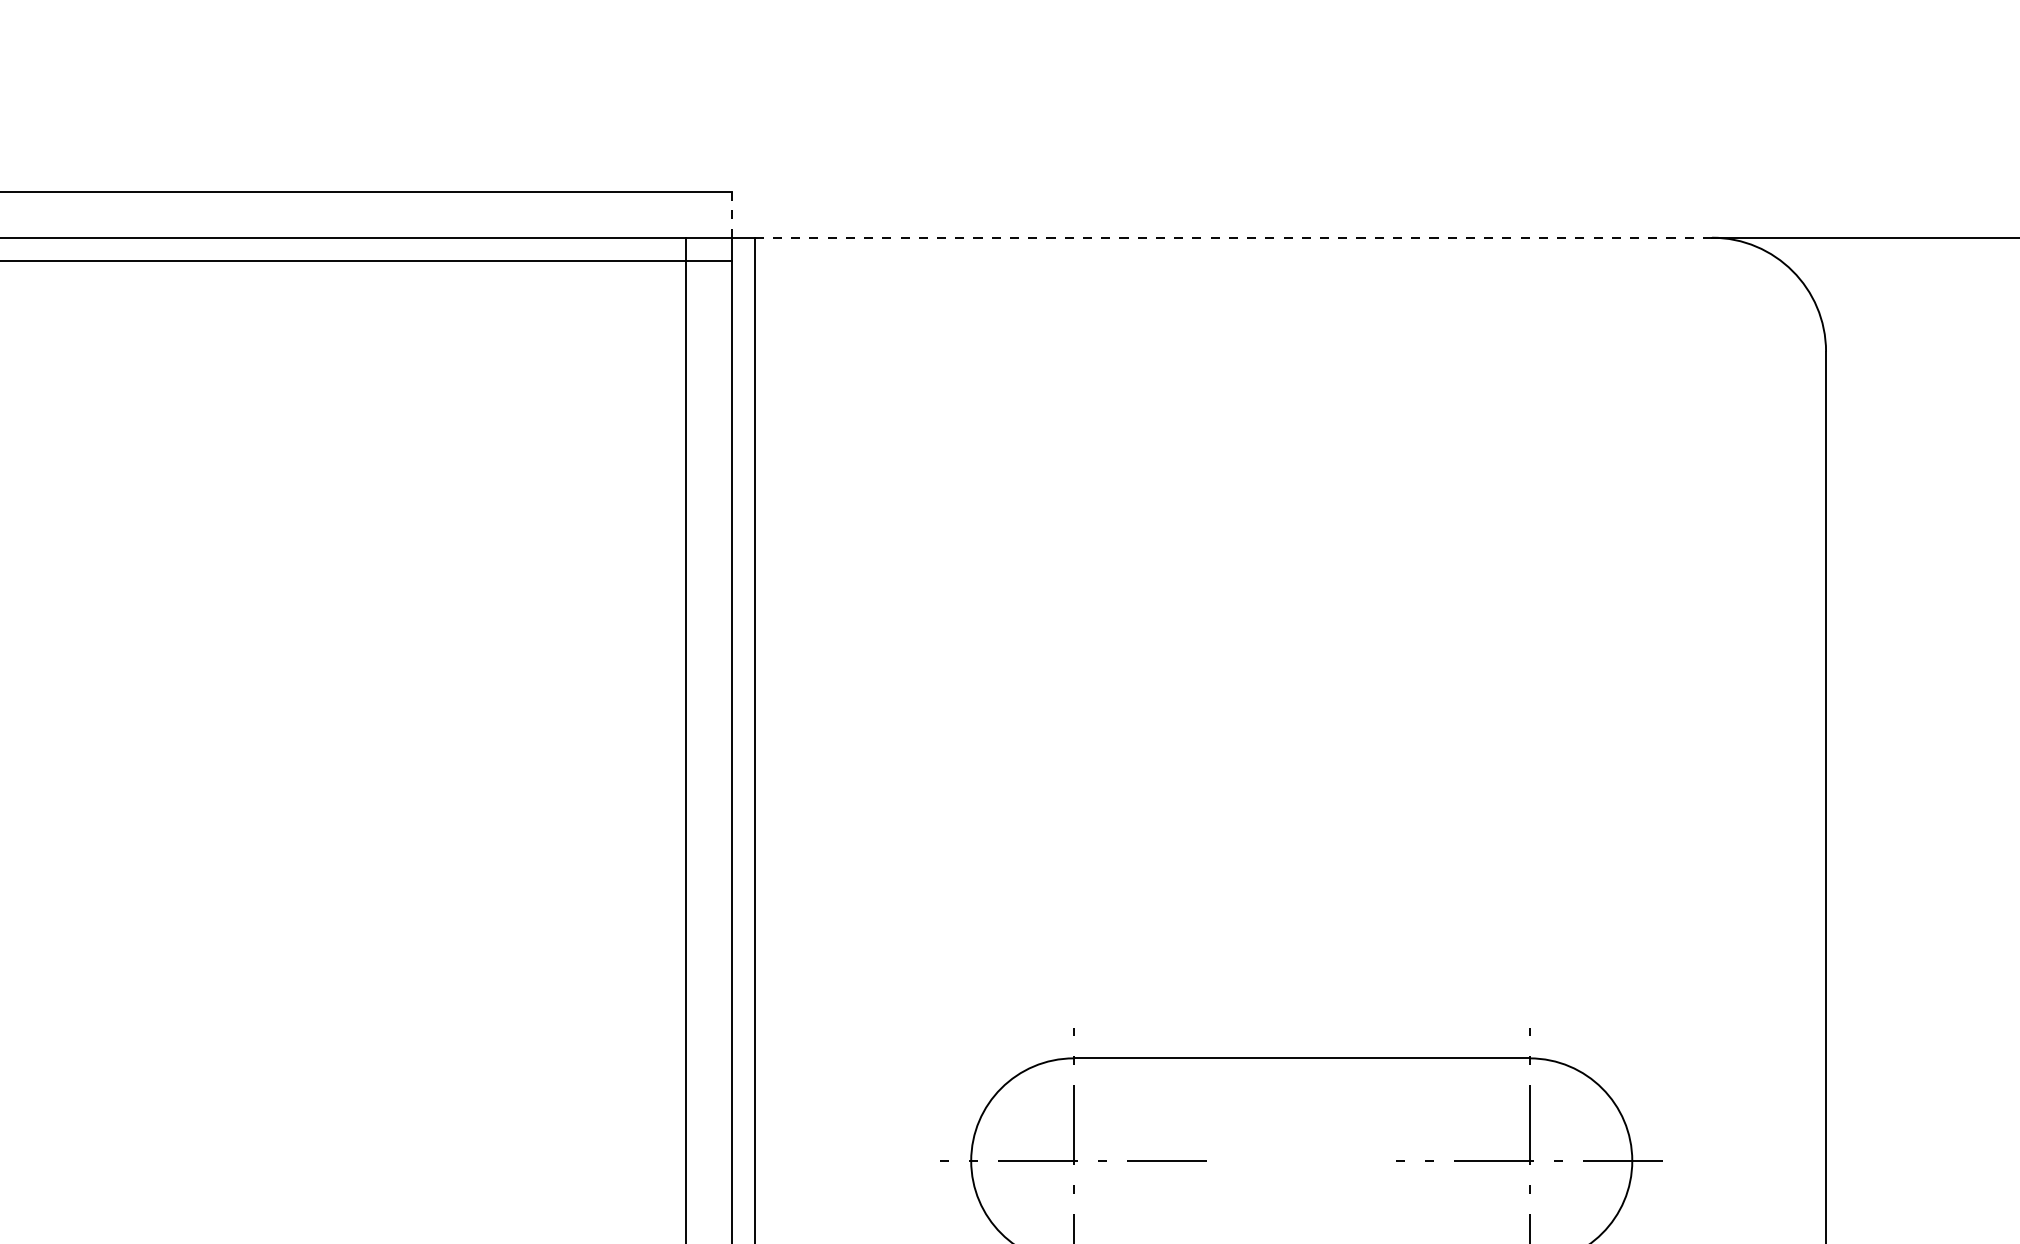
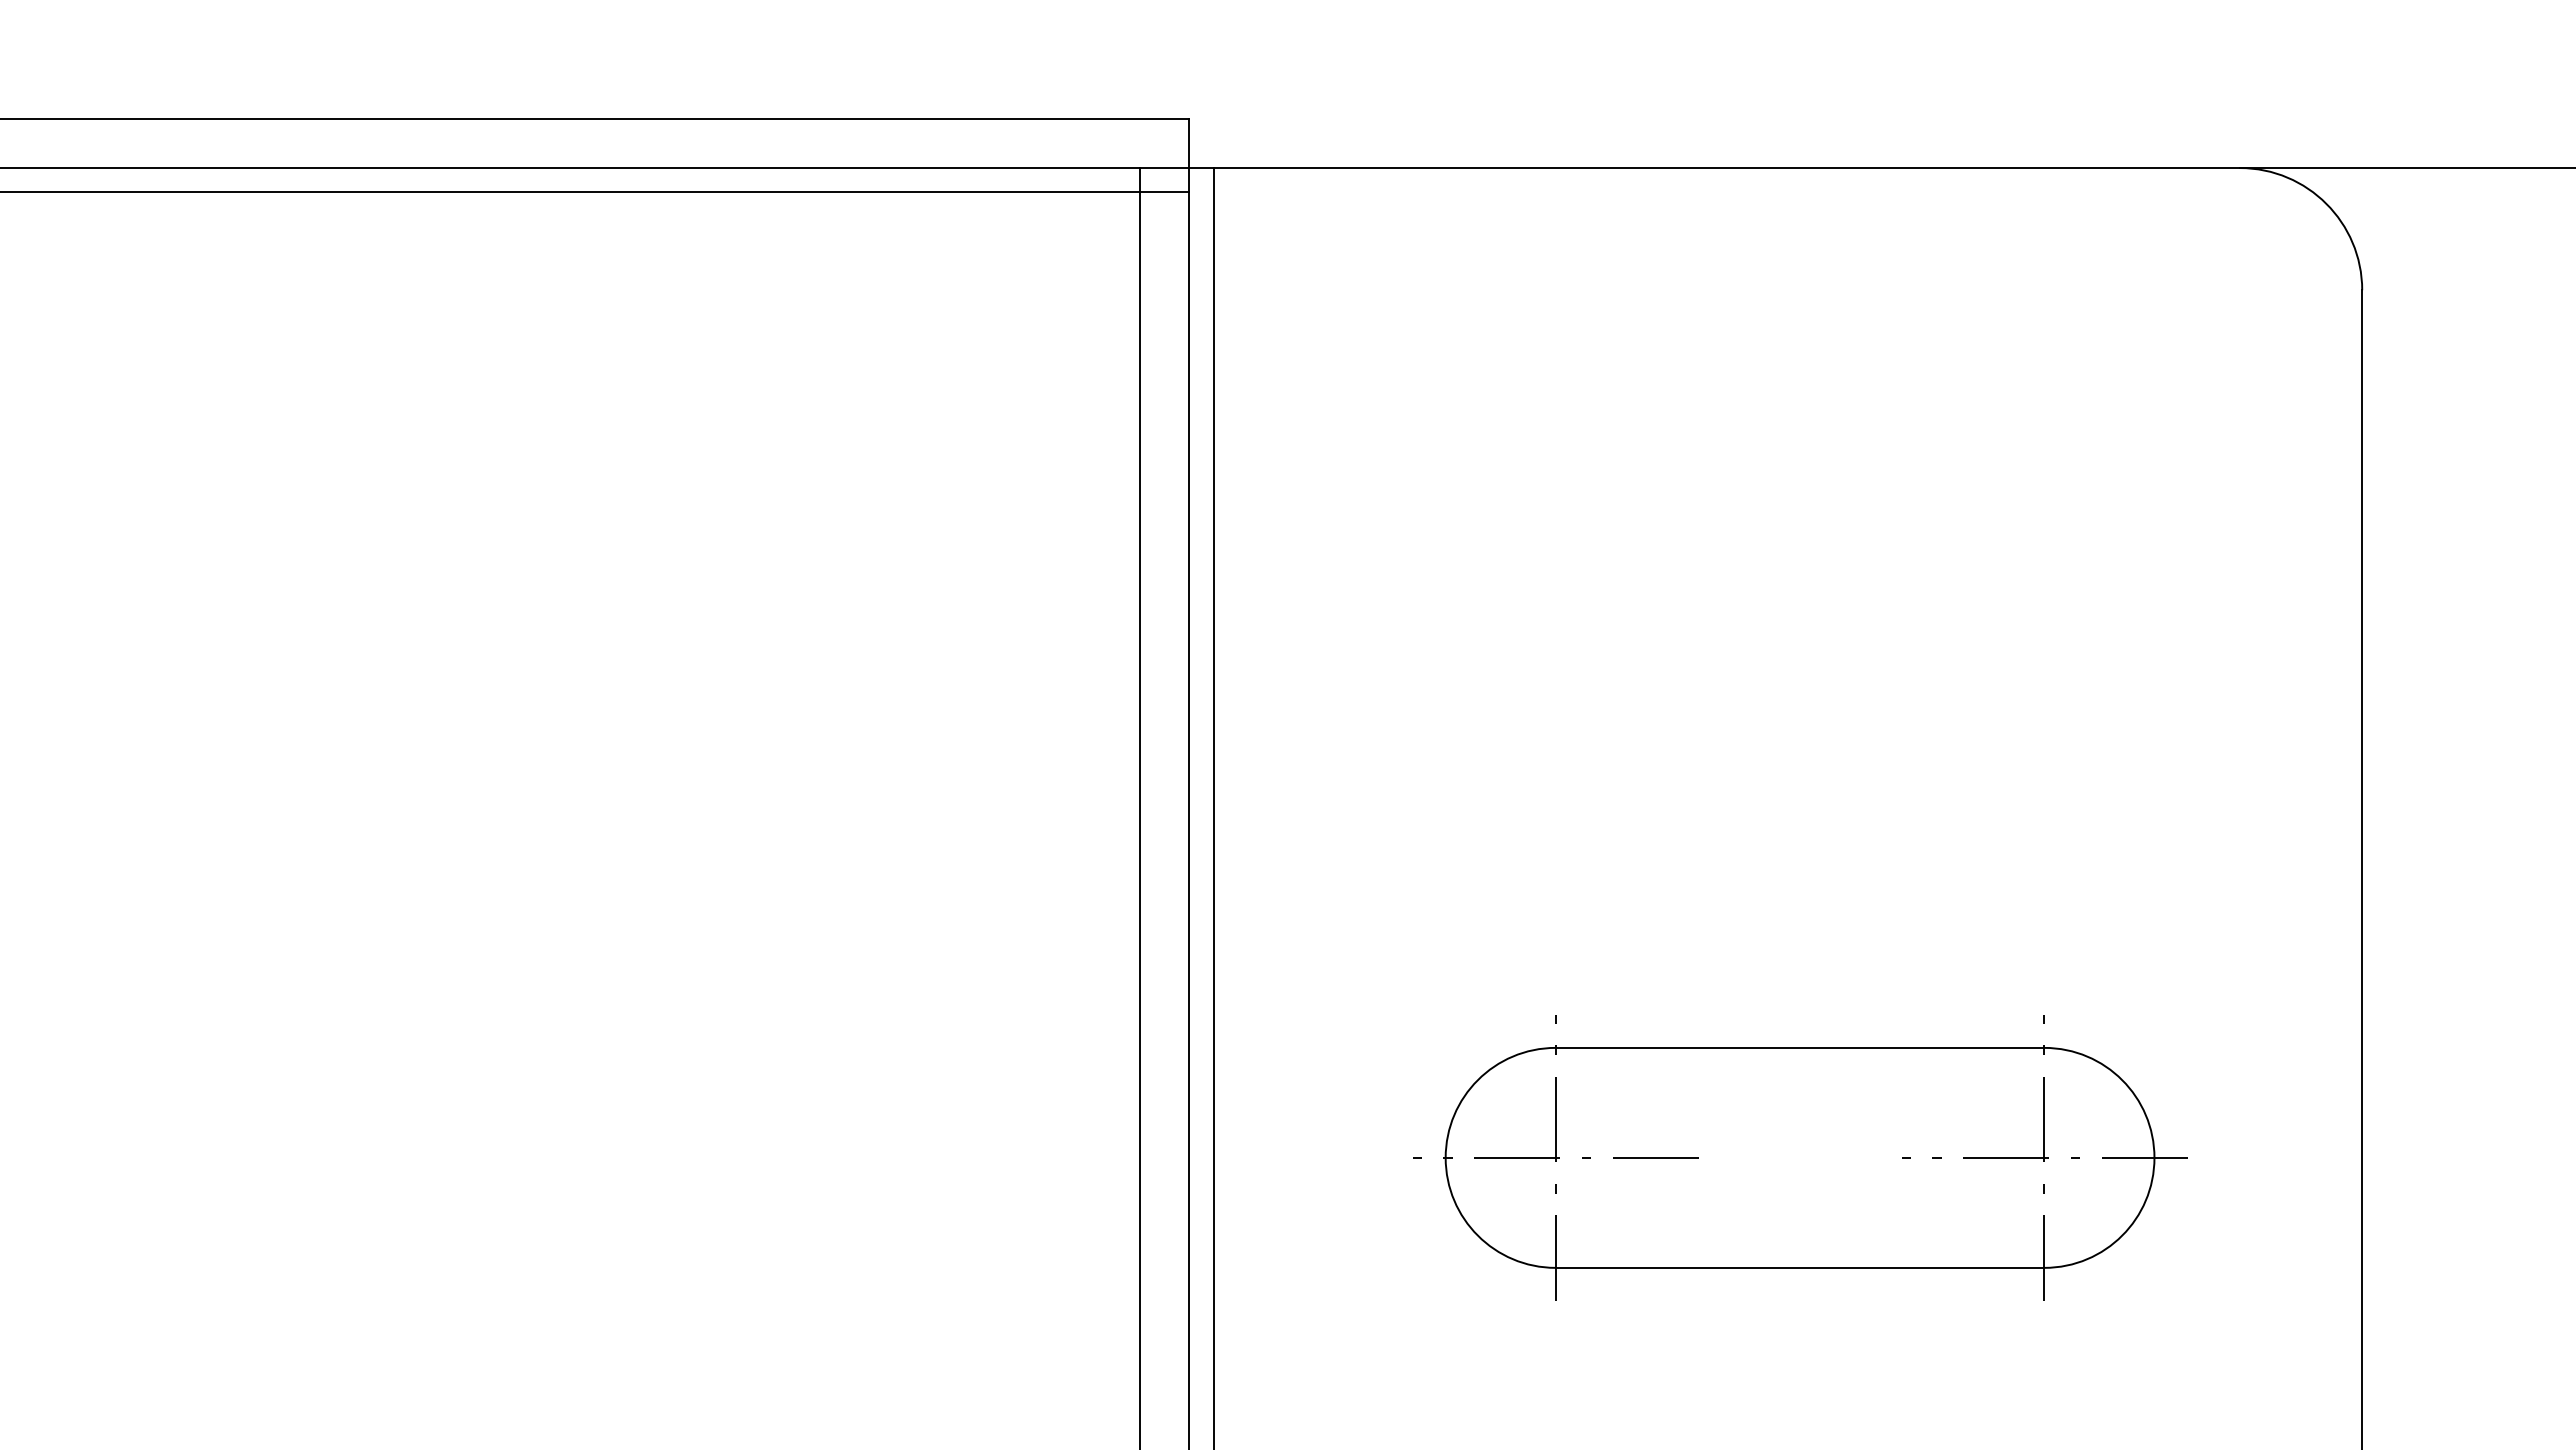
line: (732, 214) -> (1189, 143), dashed -> solid
line: (1233, 238) -> (1726, 168), dashed -> solid

